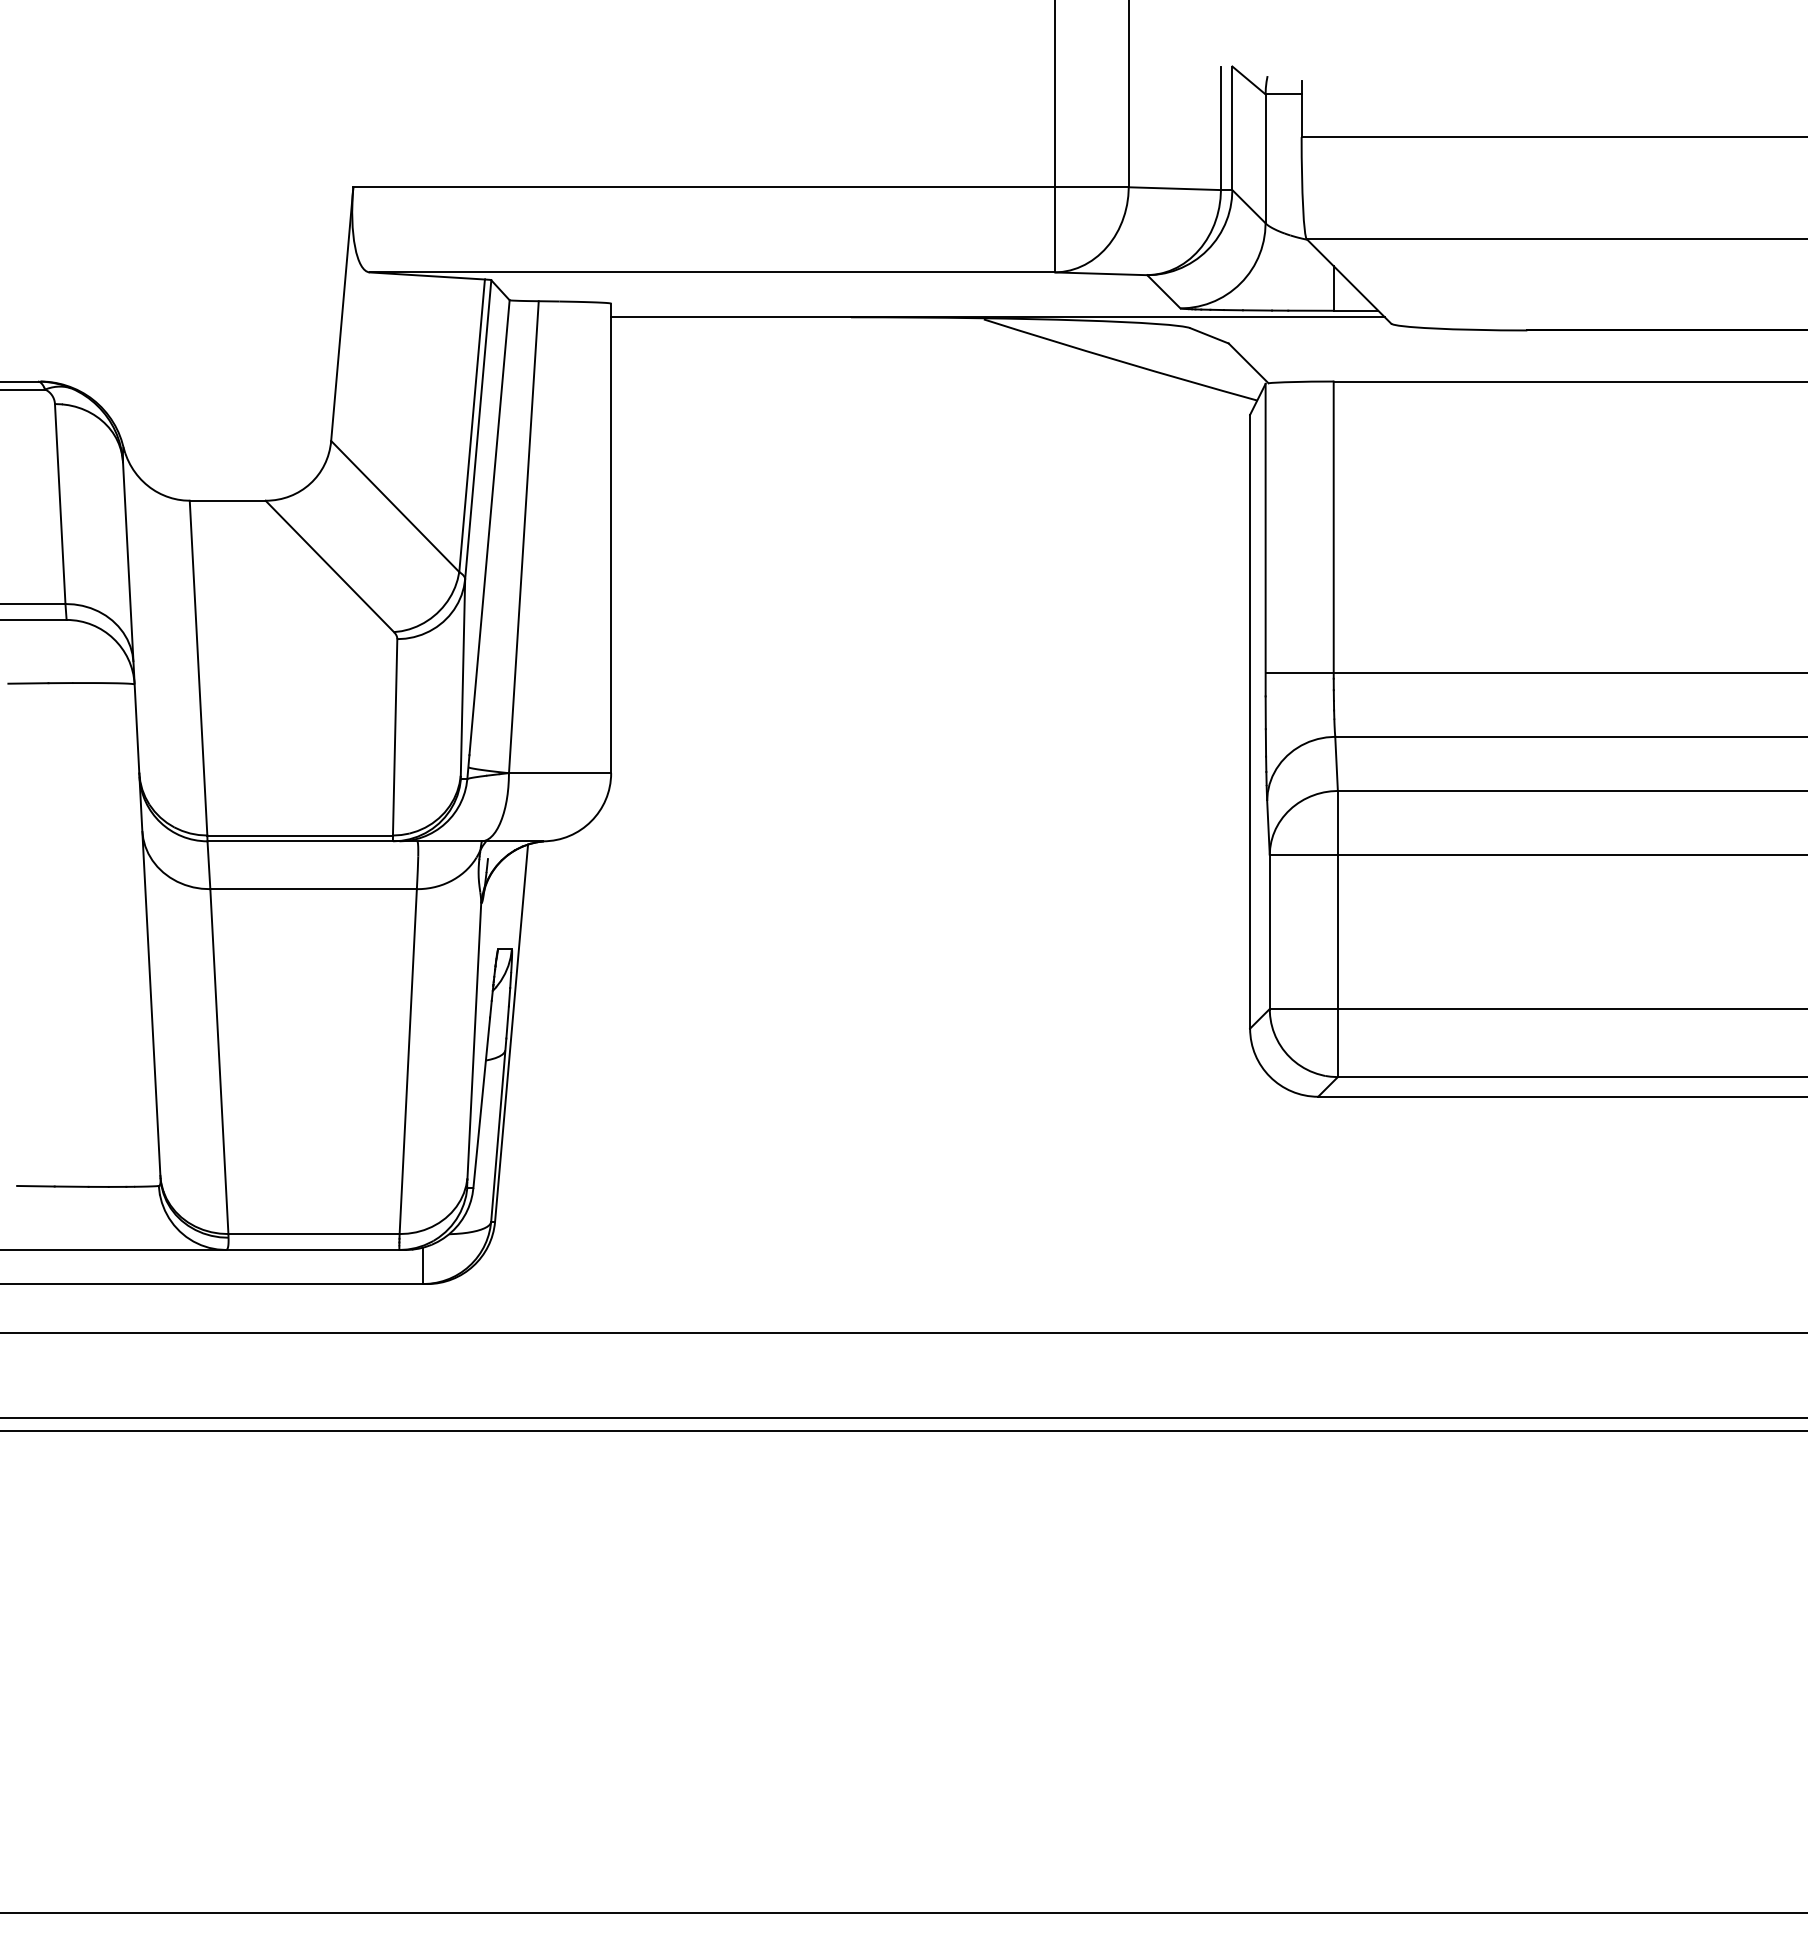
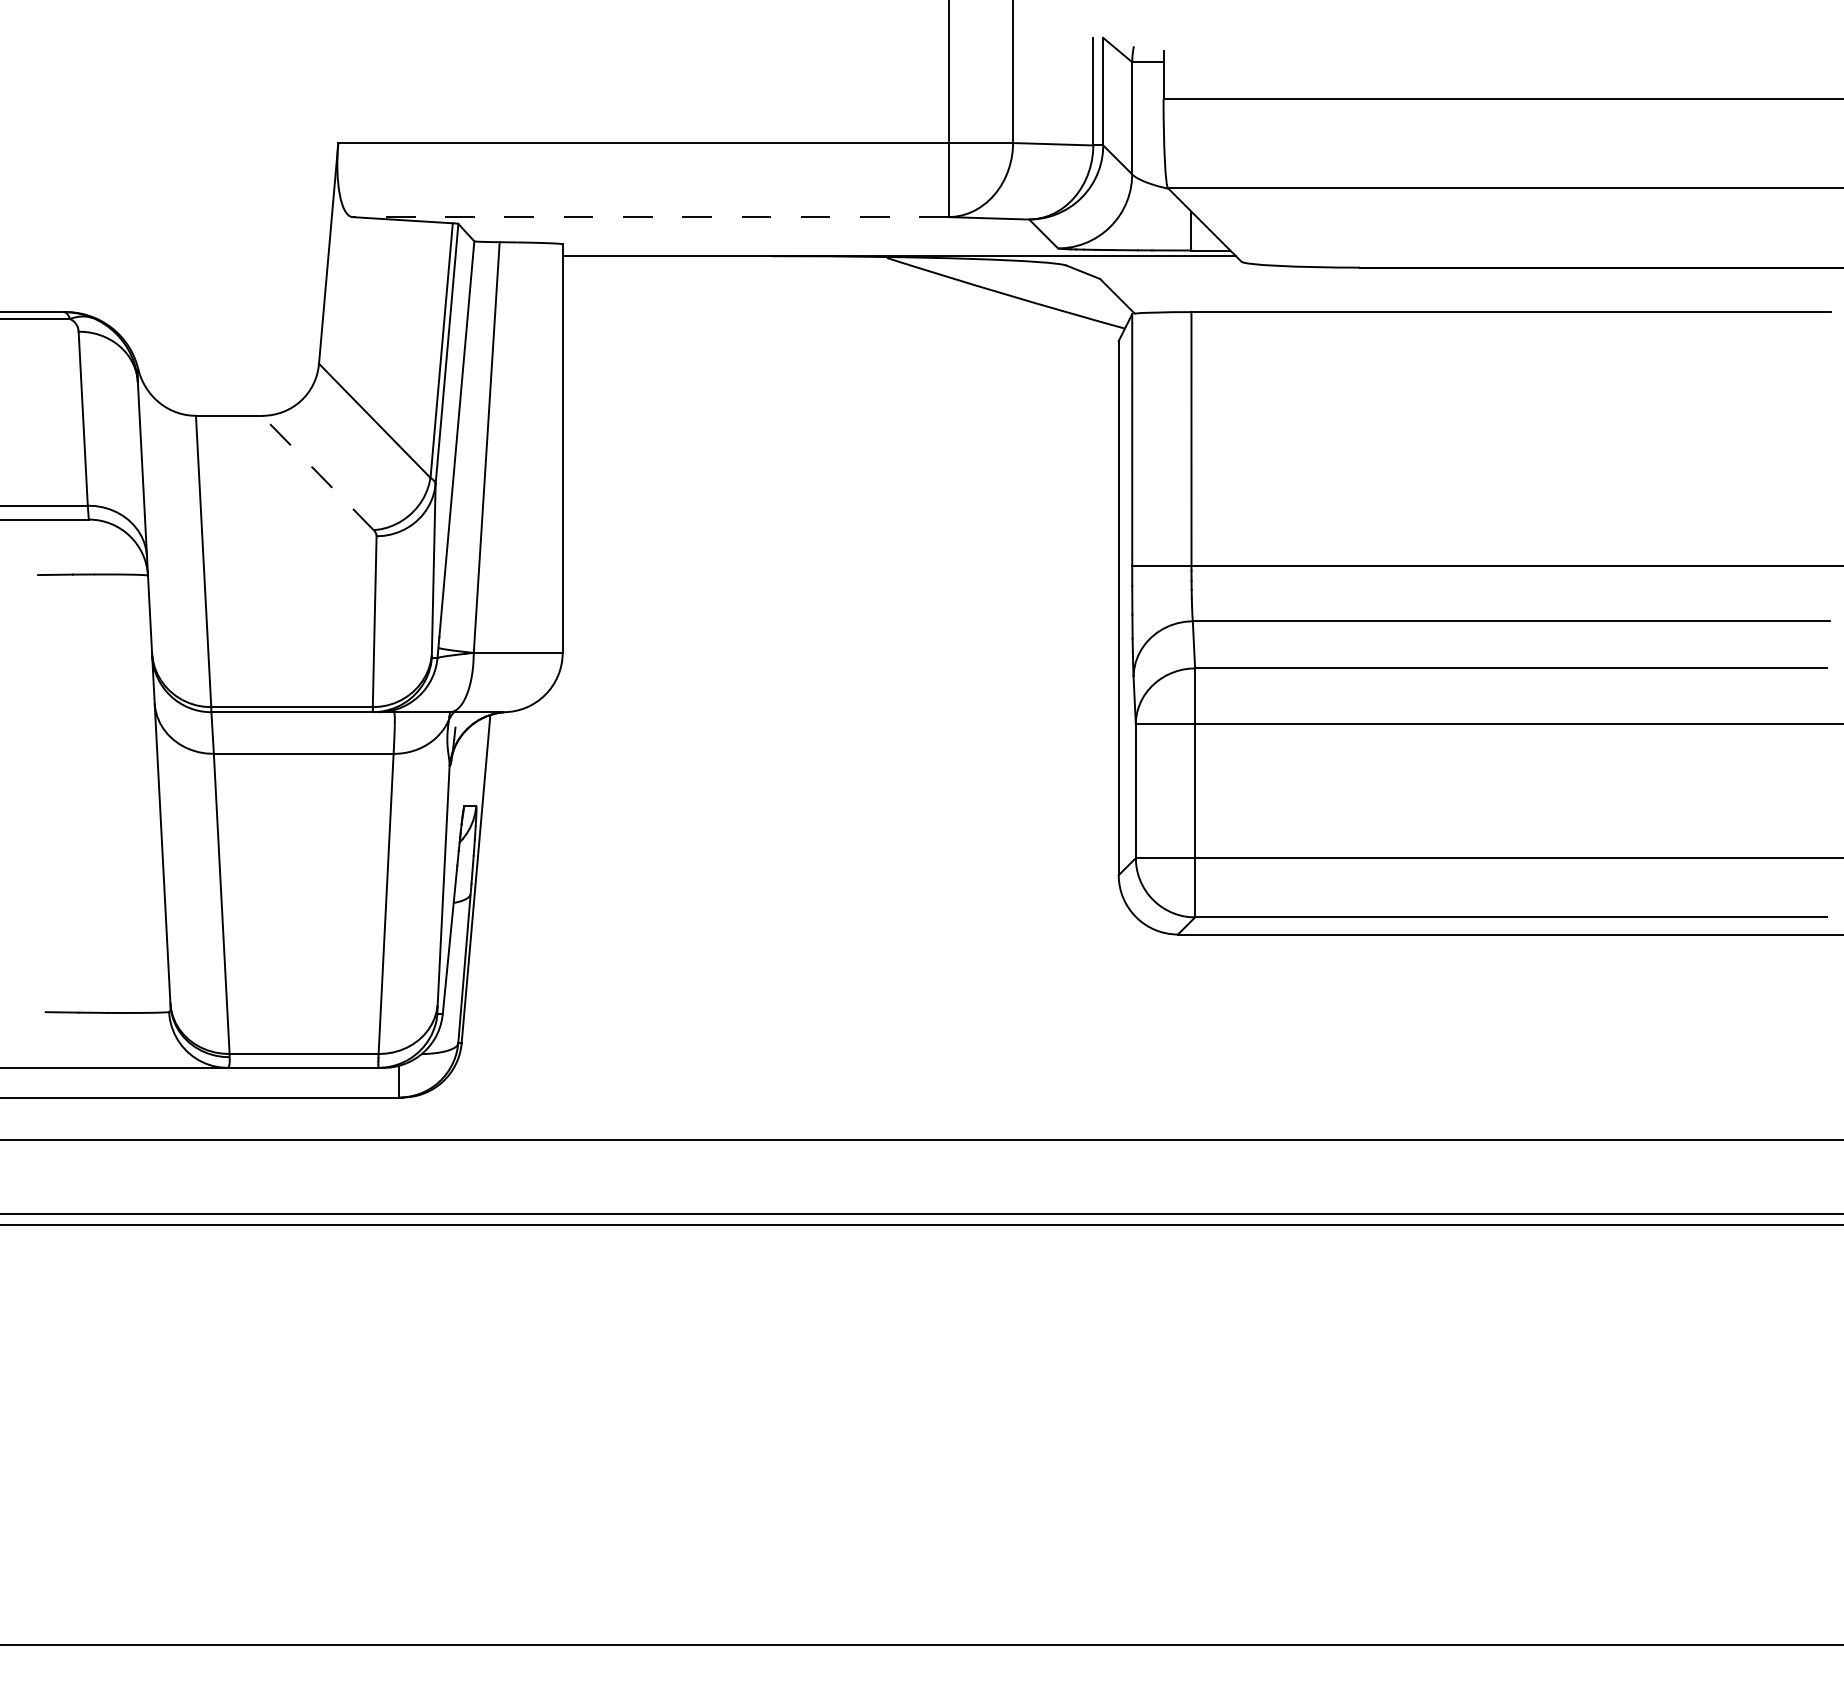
line: (712, 272) -> (650, 217), solid -> dashed
line: (329, 567) -> (317, 473), solid -> dashed

